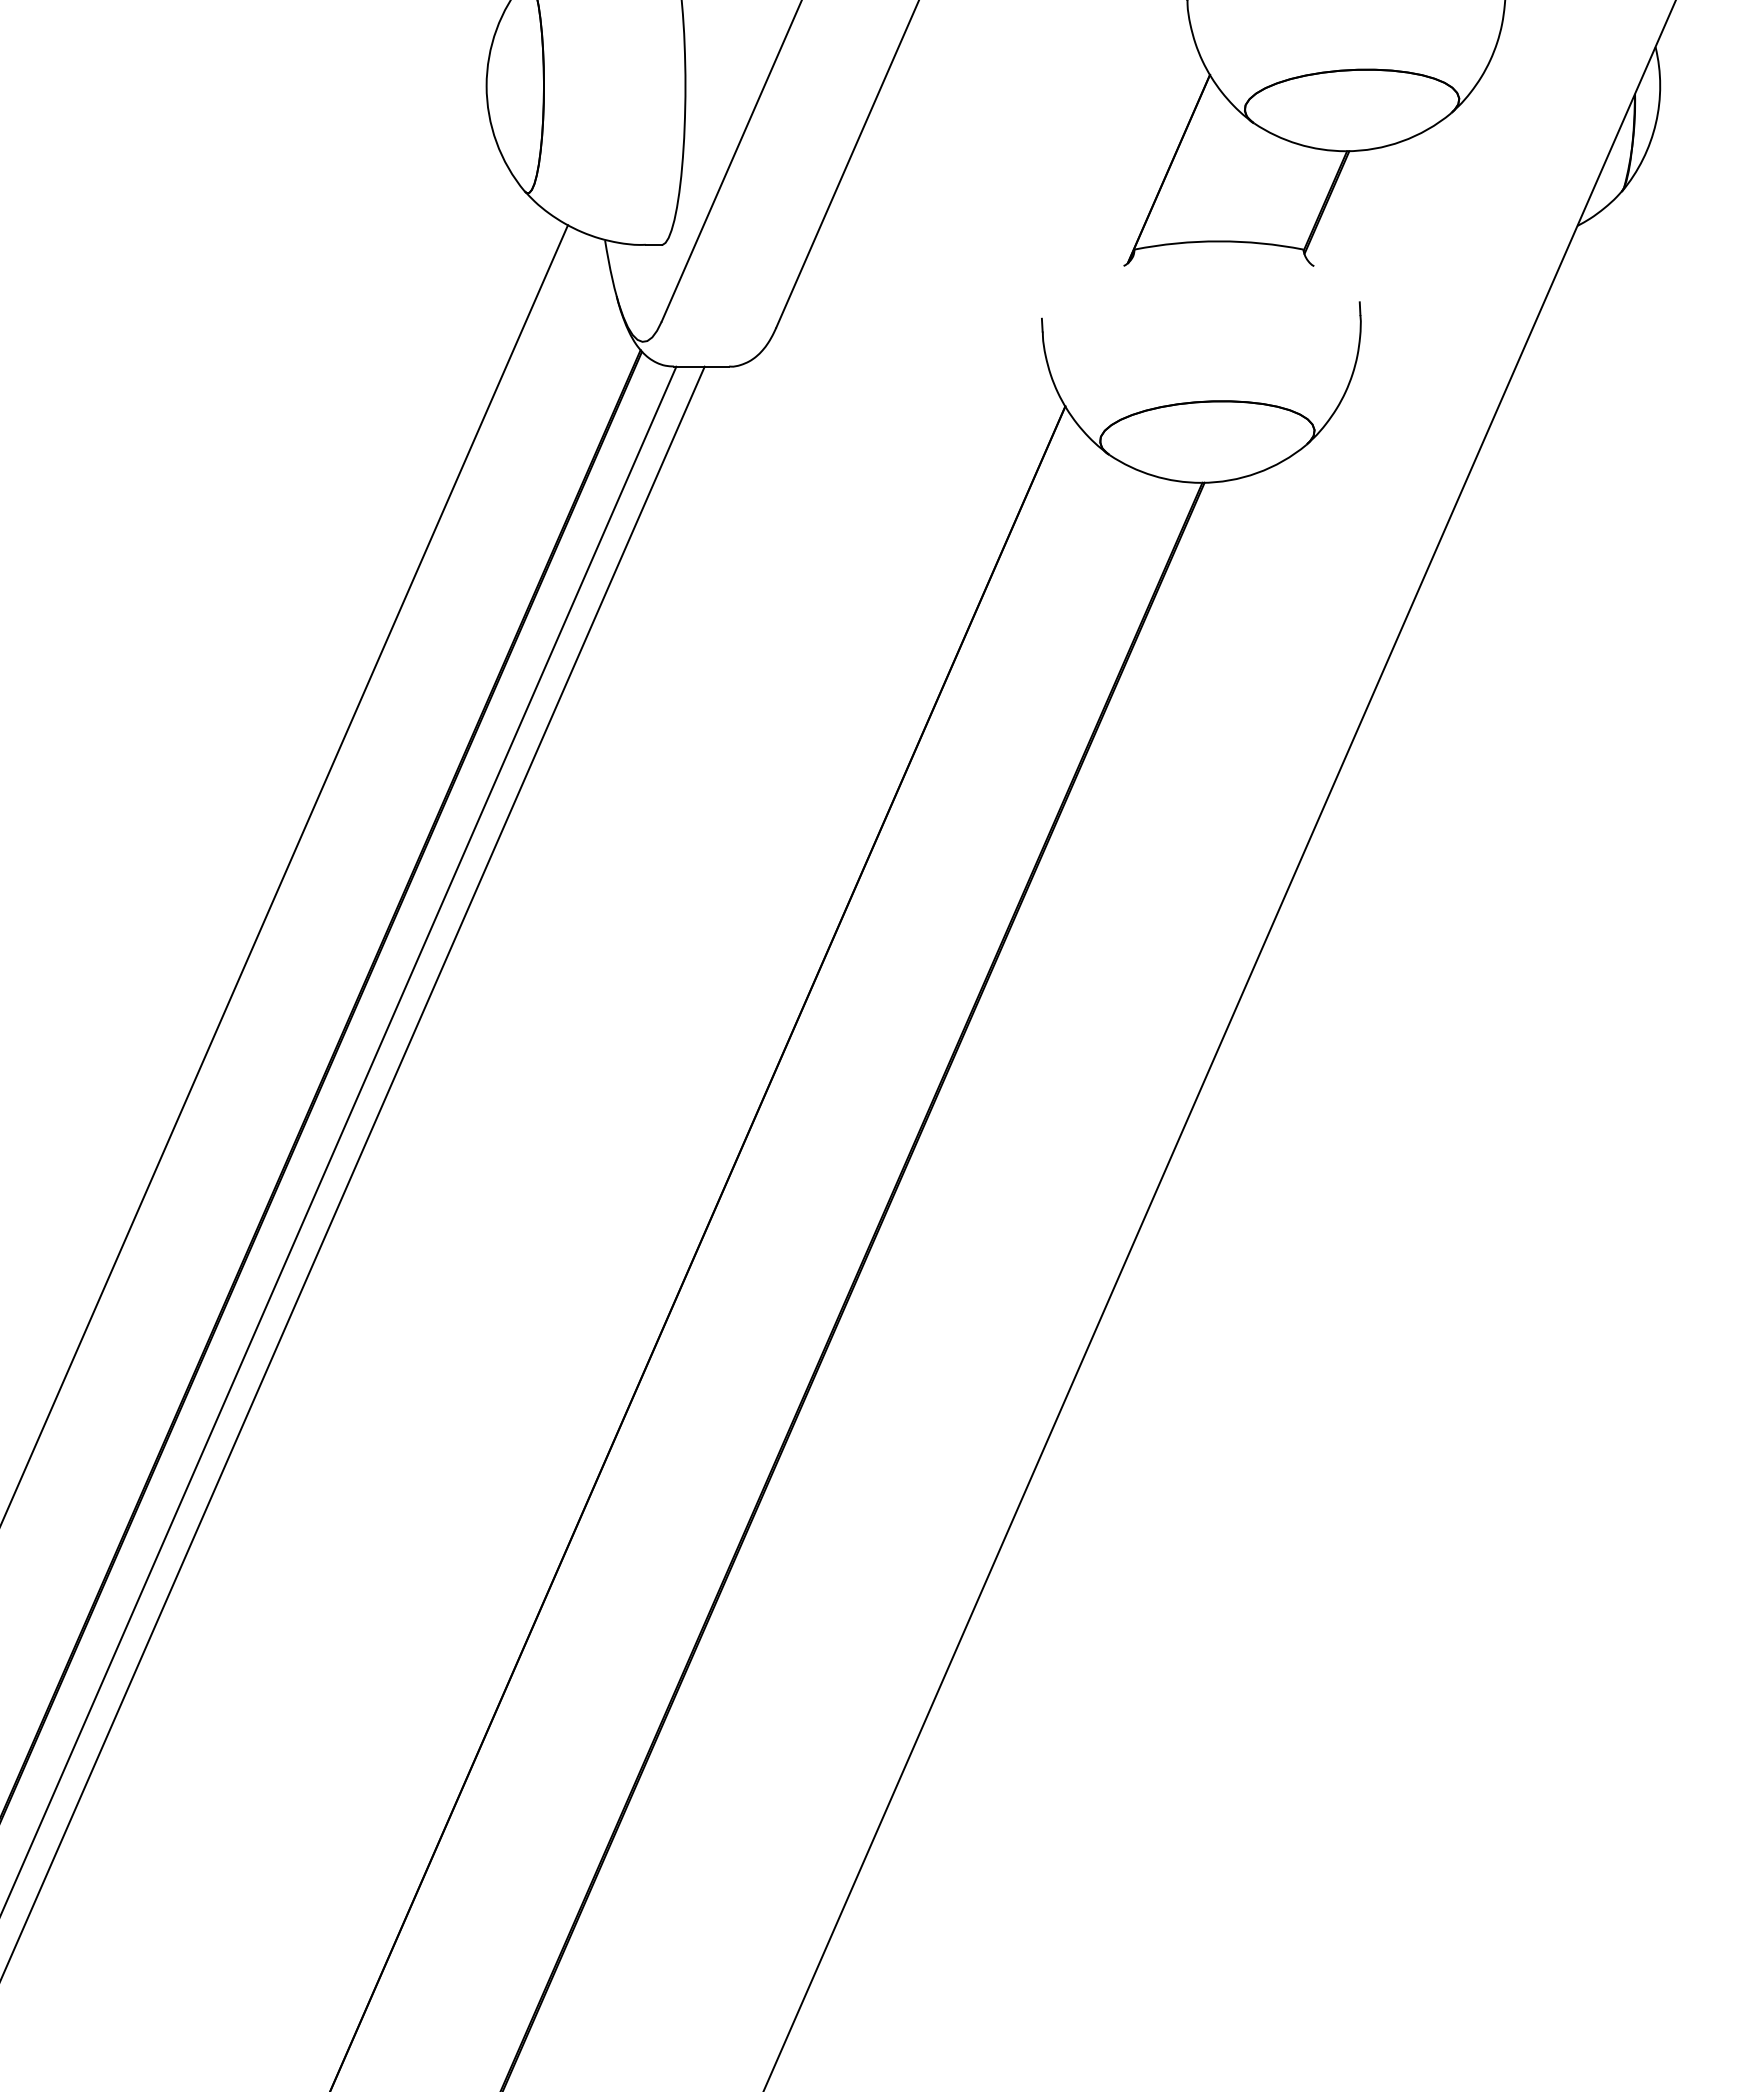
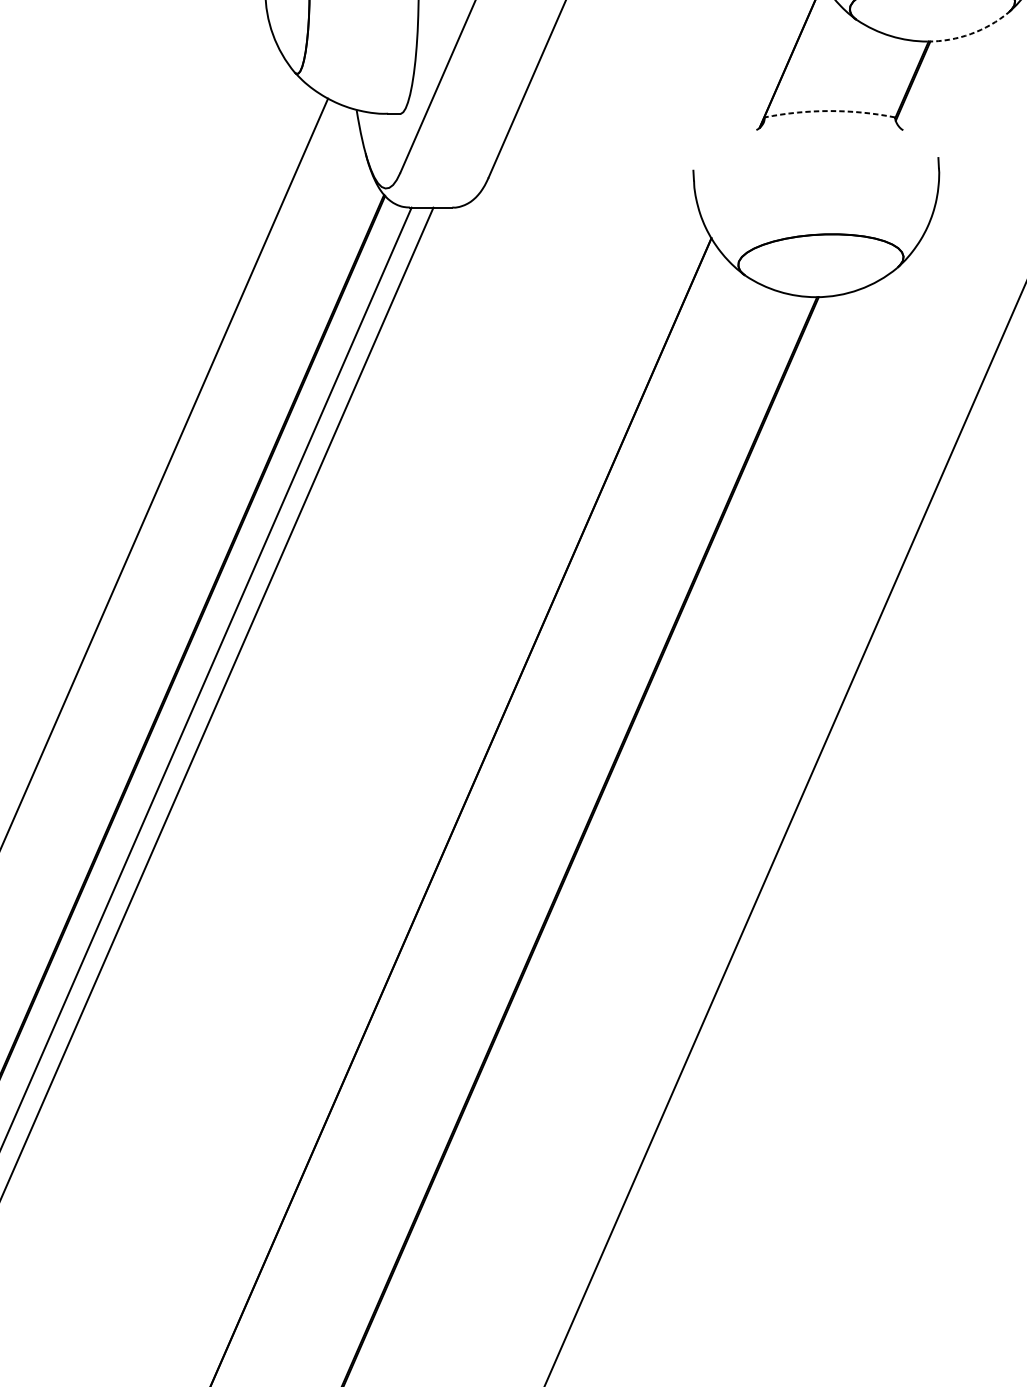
arc: (1401, 141) -> (970, 34), solid -> dashed
arc: (1219, 241) -> (830, 111), solid -> dashed

